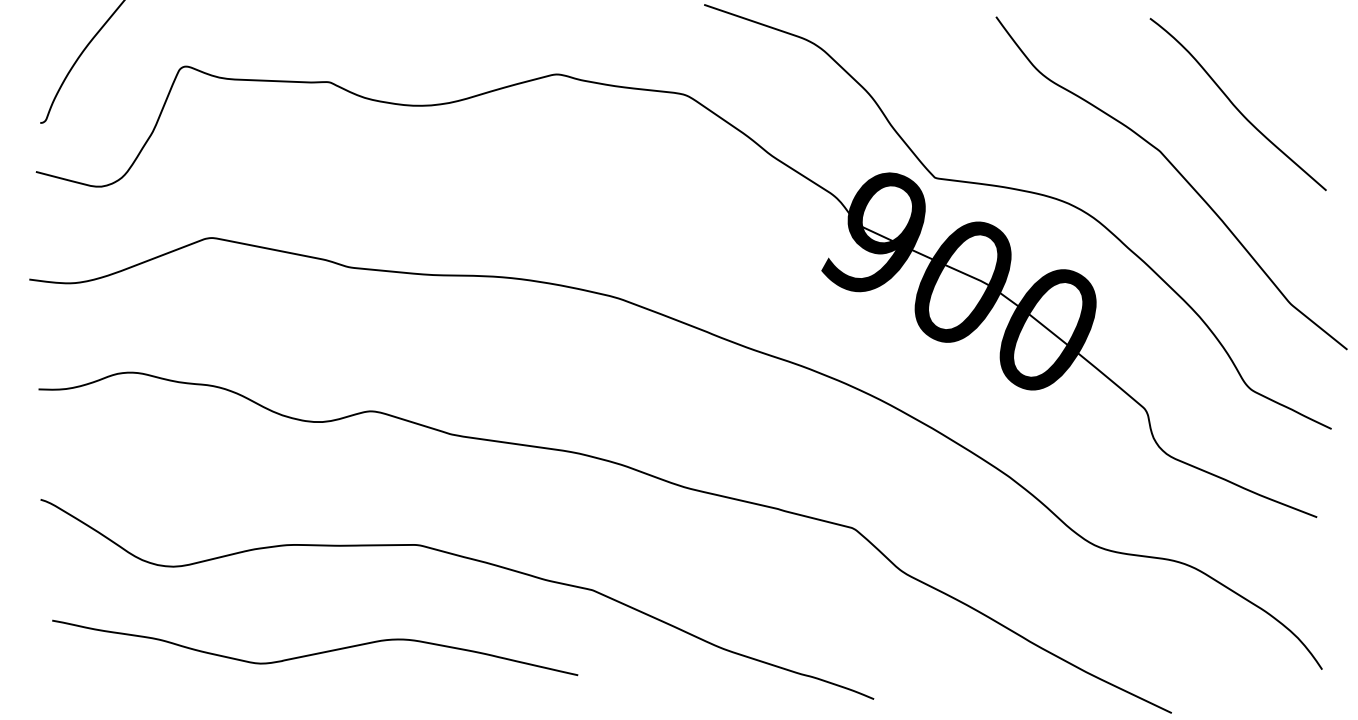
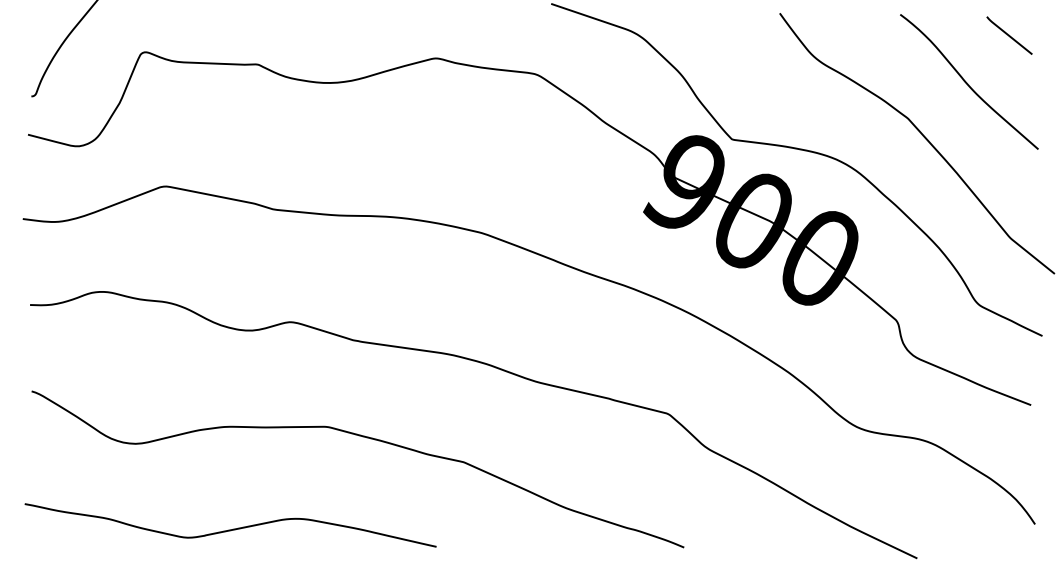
line: (1289, 45) -> (1009, 35), added
curve: (314, 653) -> (230, 529), moved

